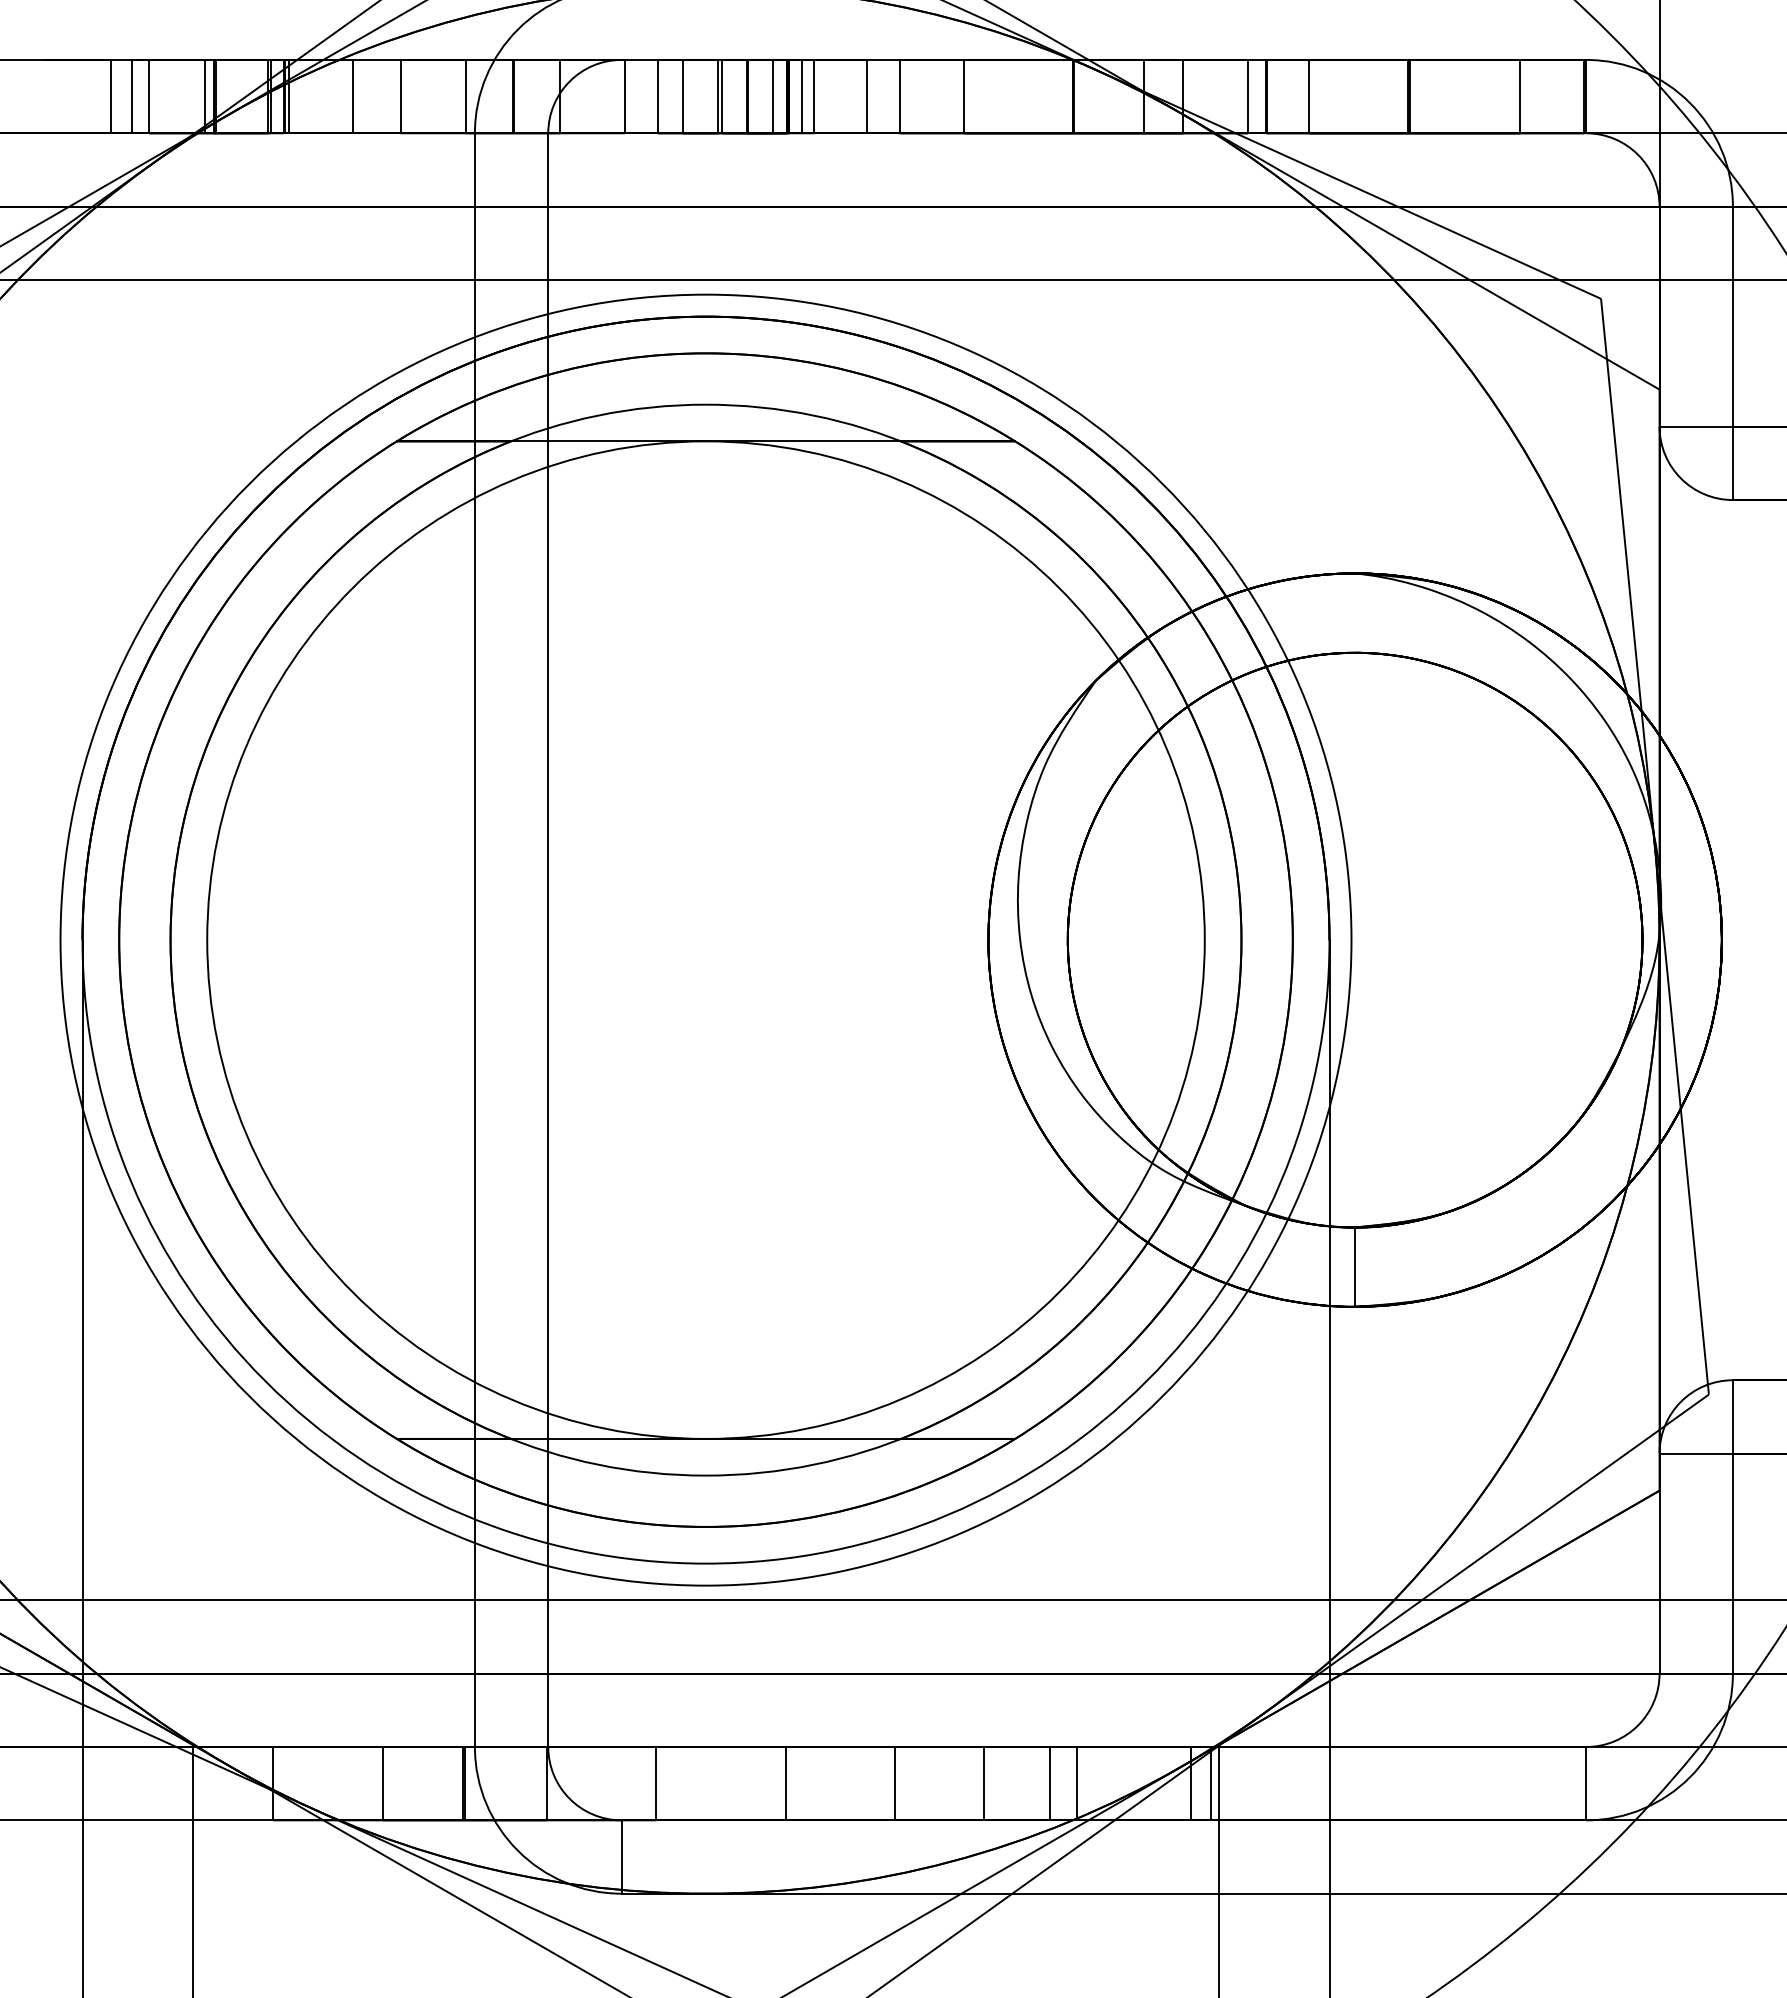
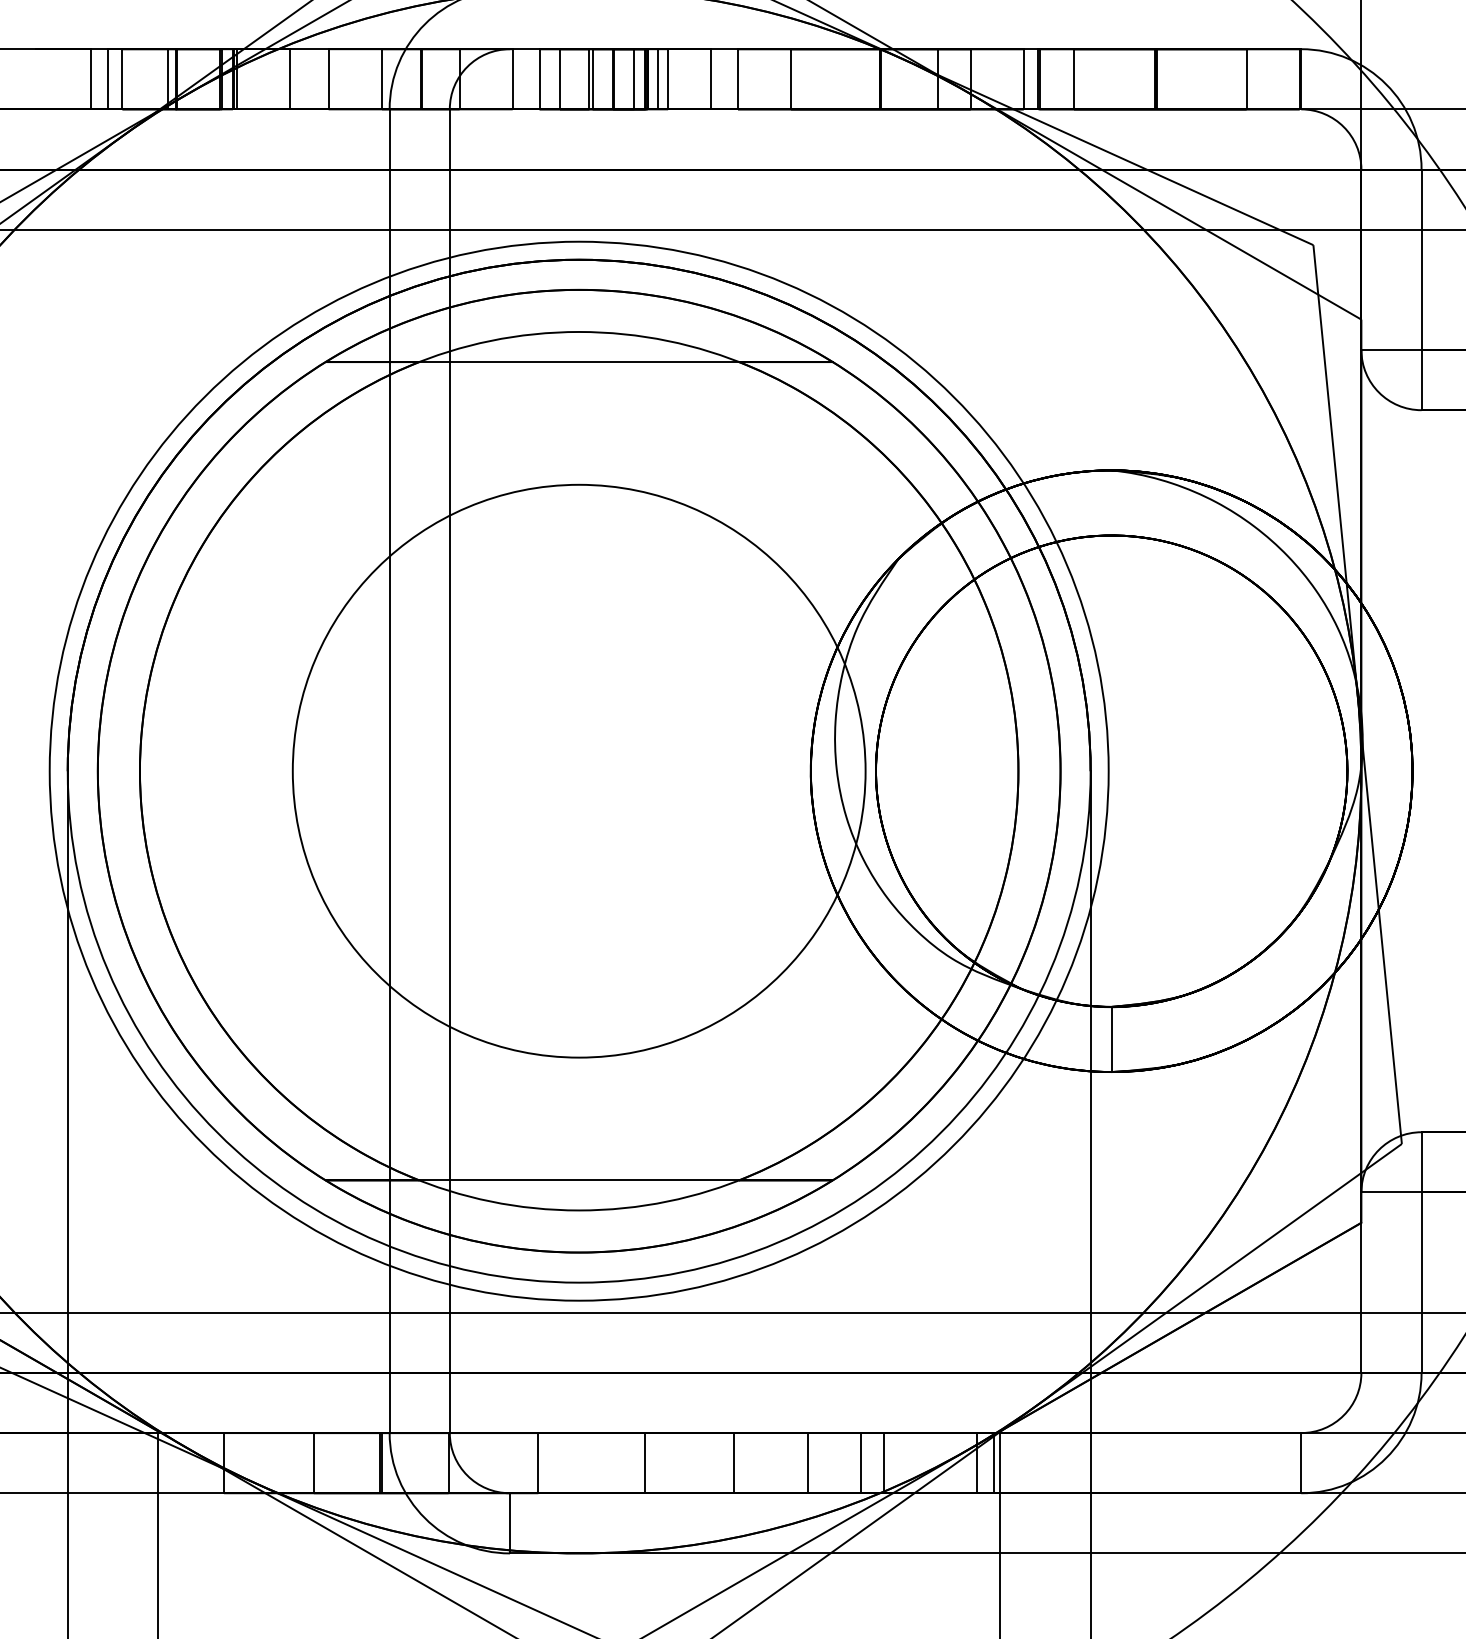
circle: (705, 939) -> (578, 770), size x0.7

